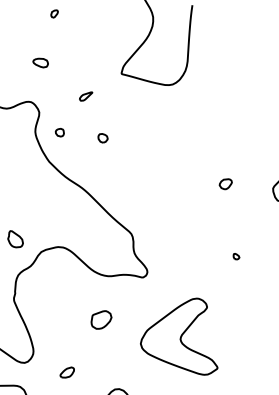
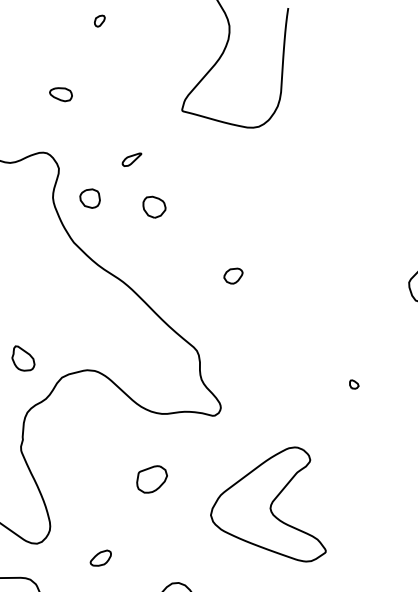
part: (54, 13) -> (99, 20), moved
part: (86, 96) -> (132, 159), moved
part: (59, 132) -> (89, 198), size x1.6
part: (102, 138) -> (153, 207), size x1.6
part: (225, 184) -> (232, 276), moved

